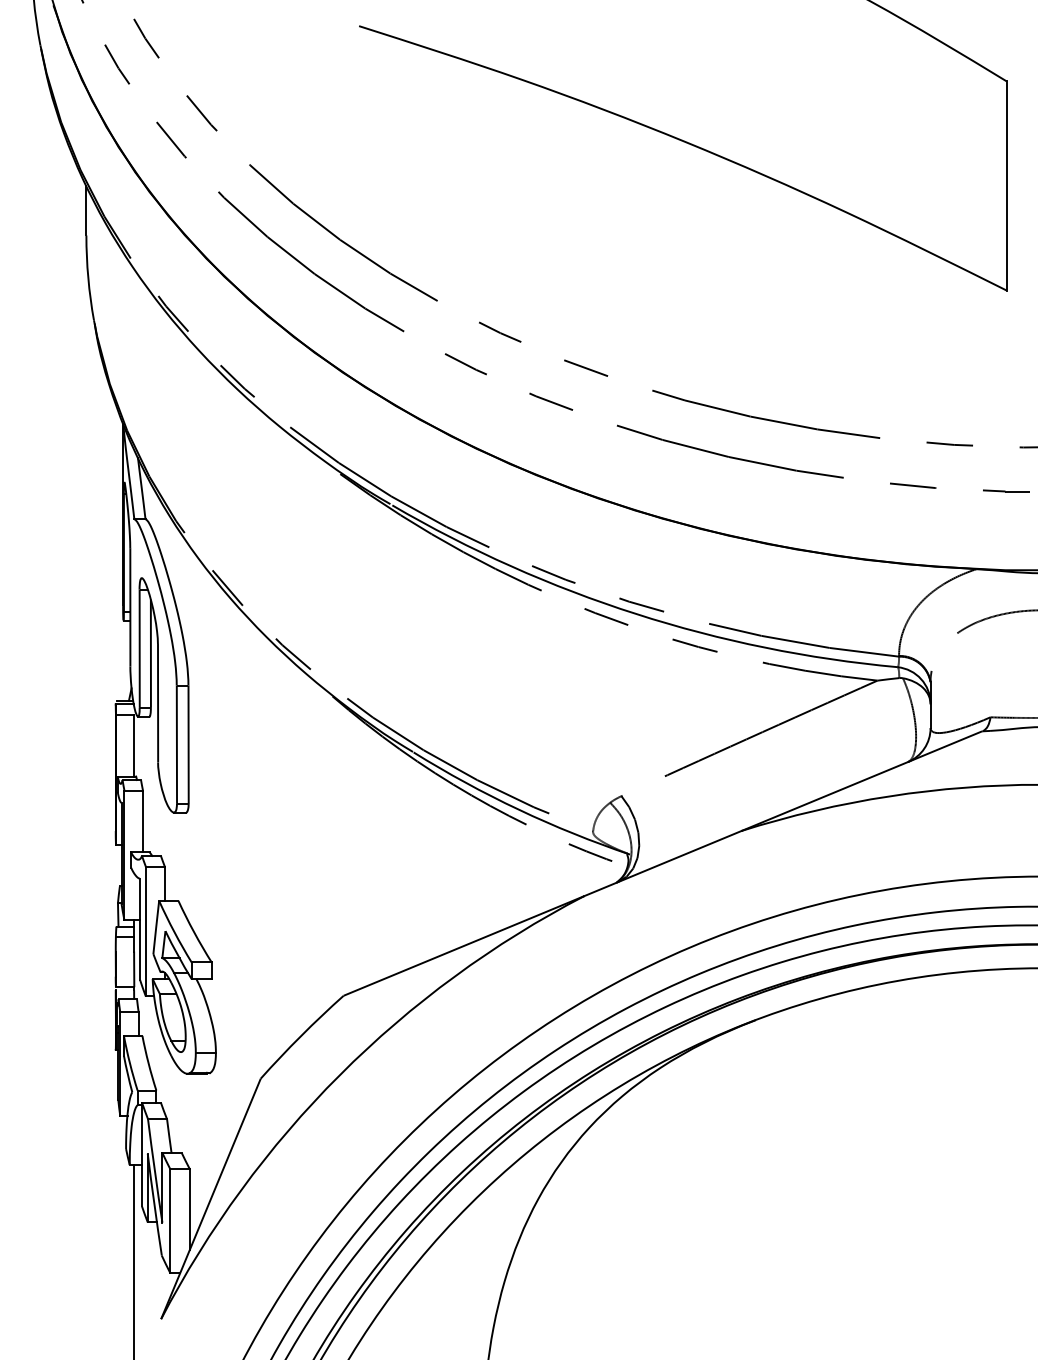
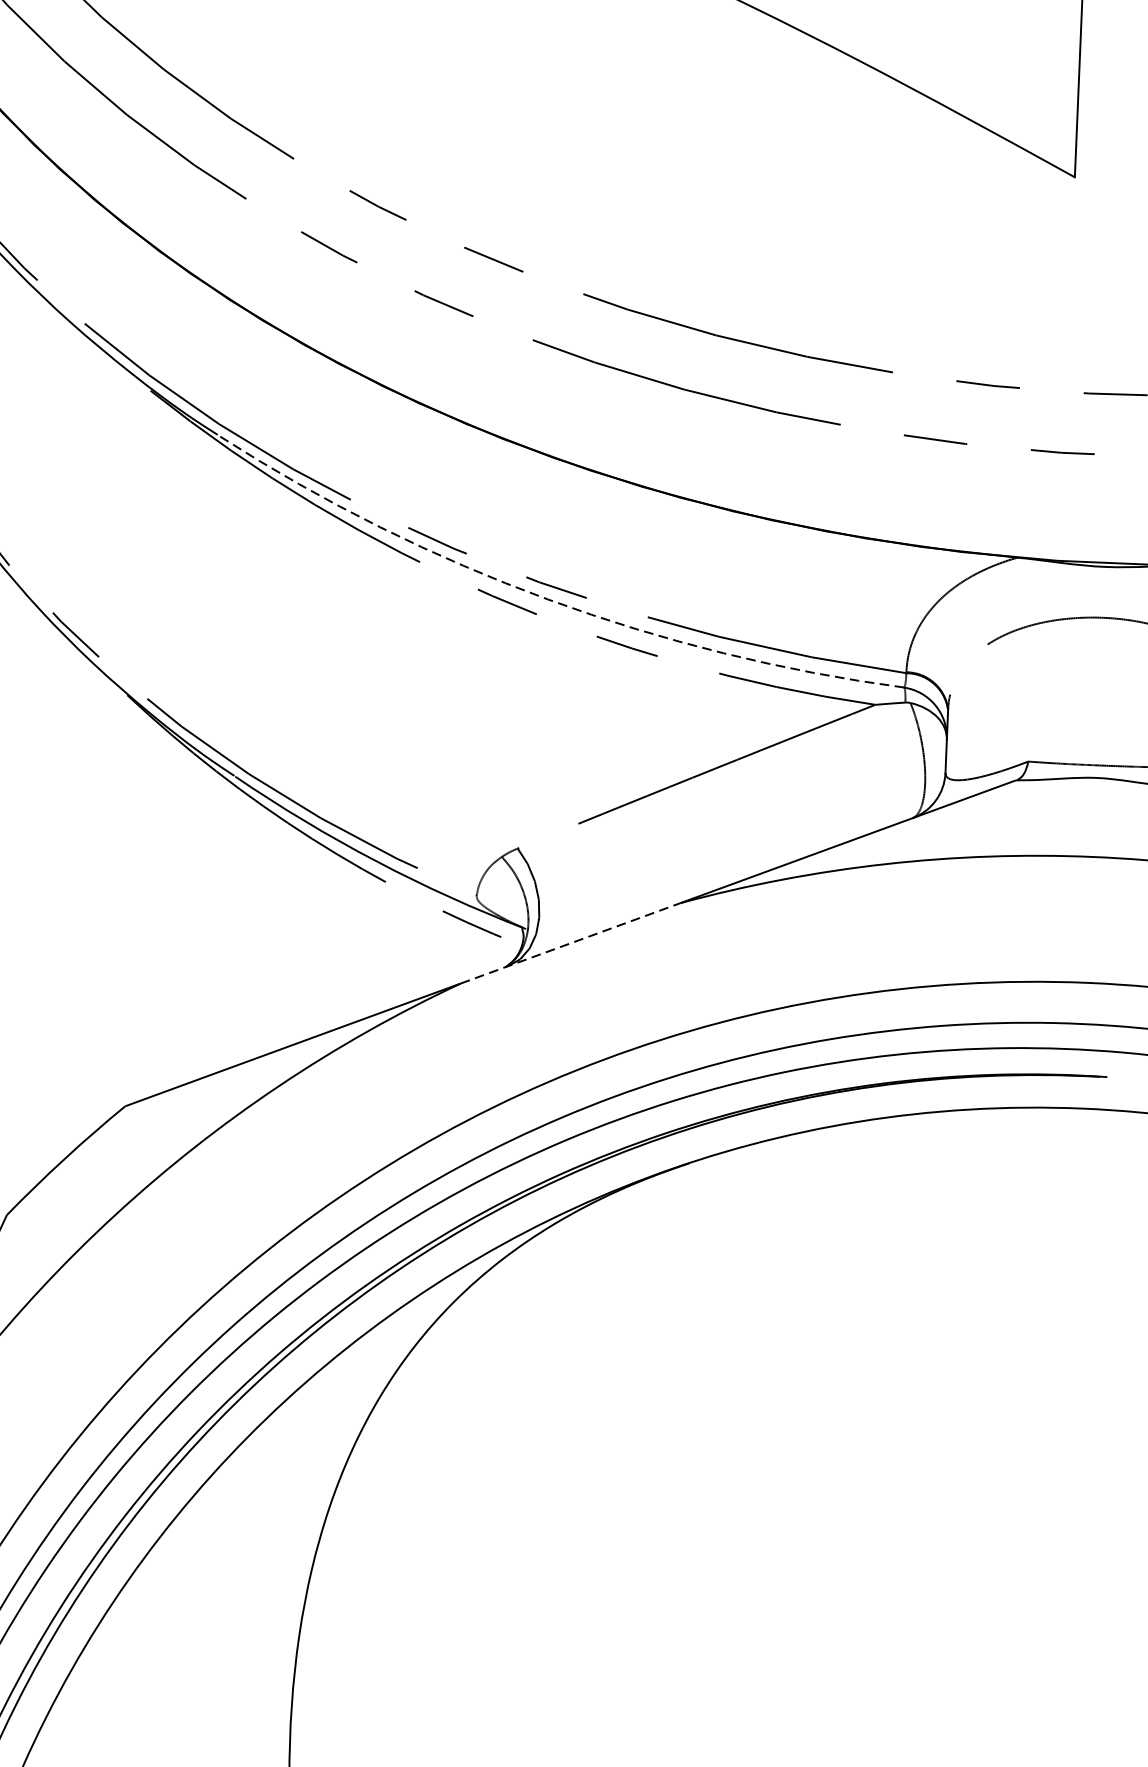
arc: (636, 613) -> (548, 598), solid -> dashed
line: (663, 863) -> (571, 943), solid -> dashed

